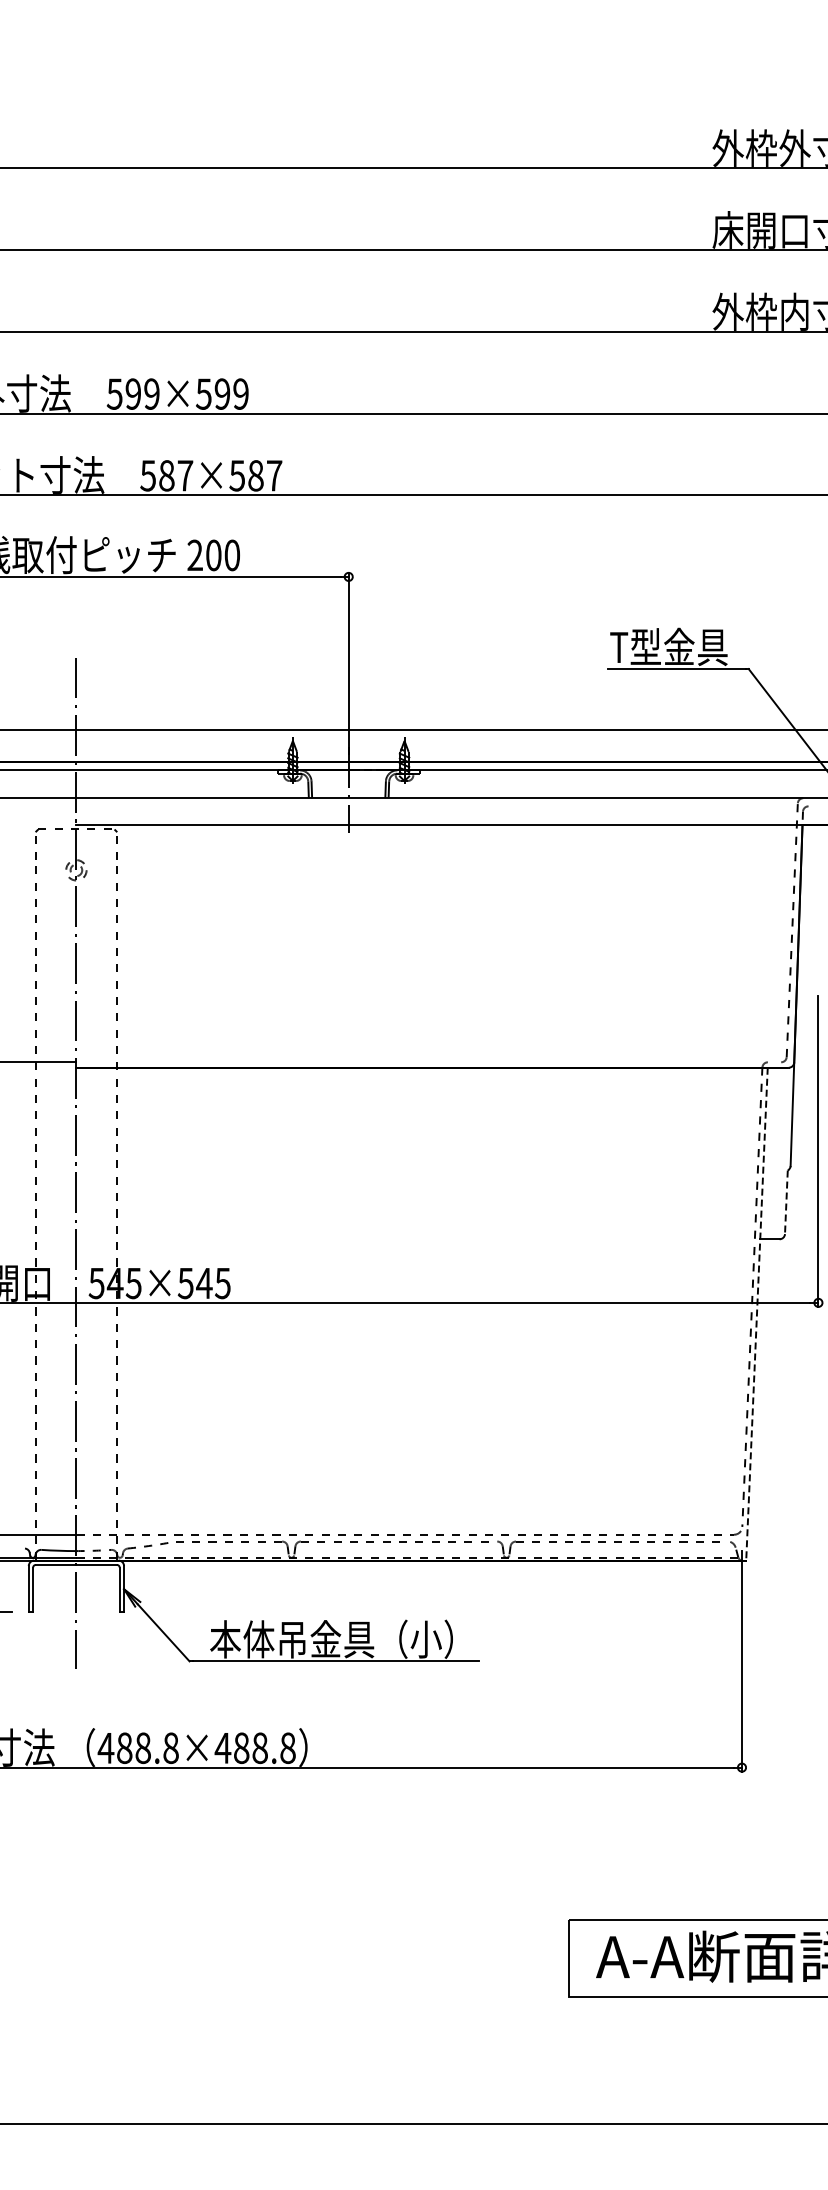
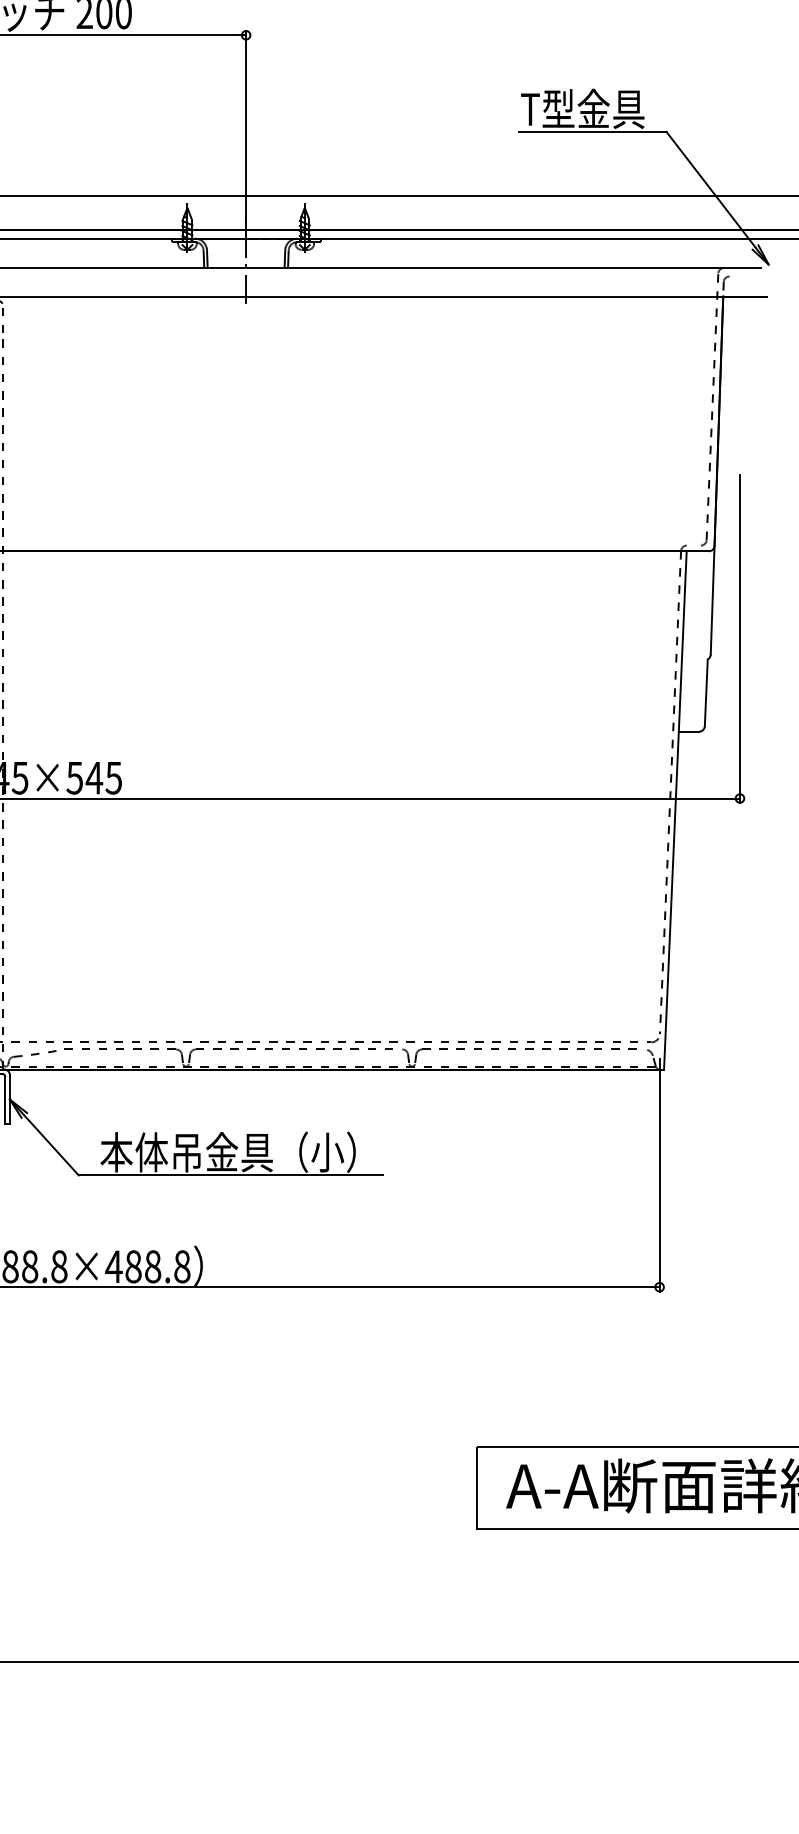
line: (786, 1202) -> (706, 693), dashed -> solid
line: (756, 1314) -> (674, 810), dashed -> solid

